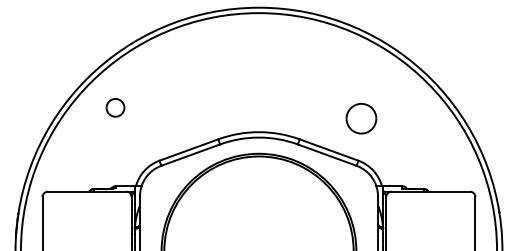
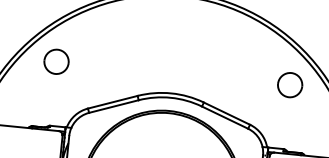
part: (115, 107) -> (56, 61), size x1.67
part: (361, 118) -> (290, 84), moved

